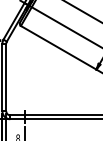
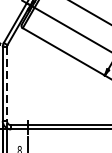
line: (6, 77) -> (7, 84), solid -> dashed

